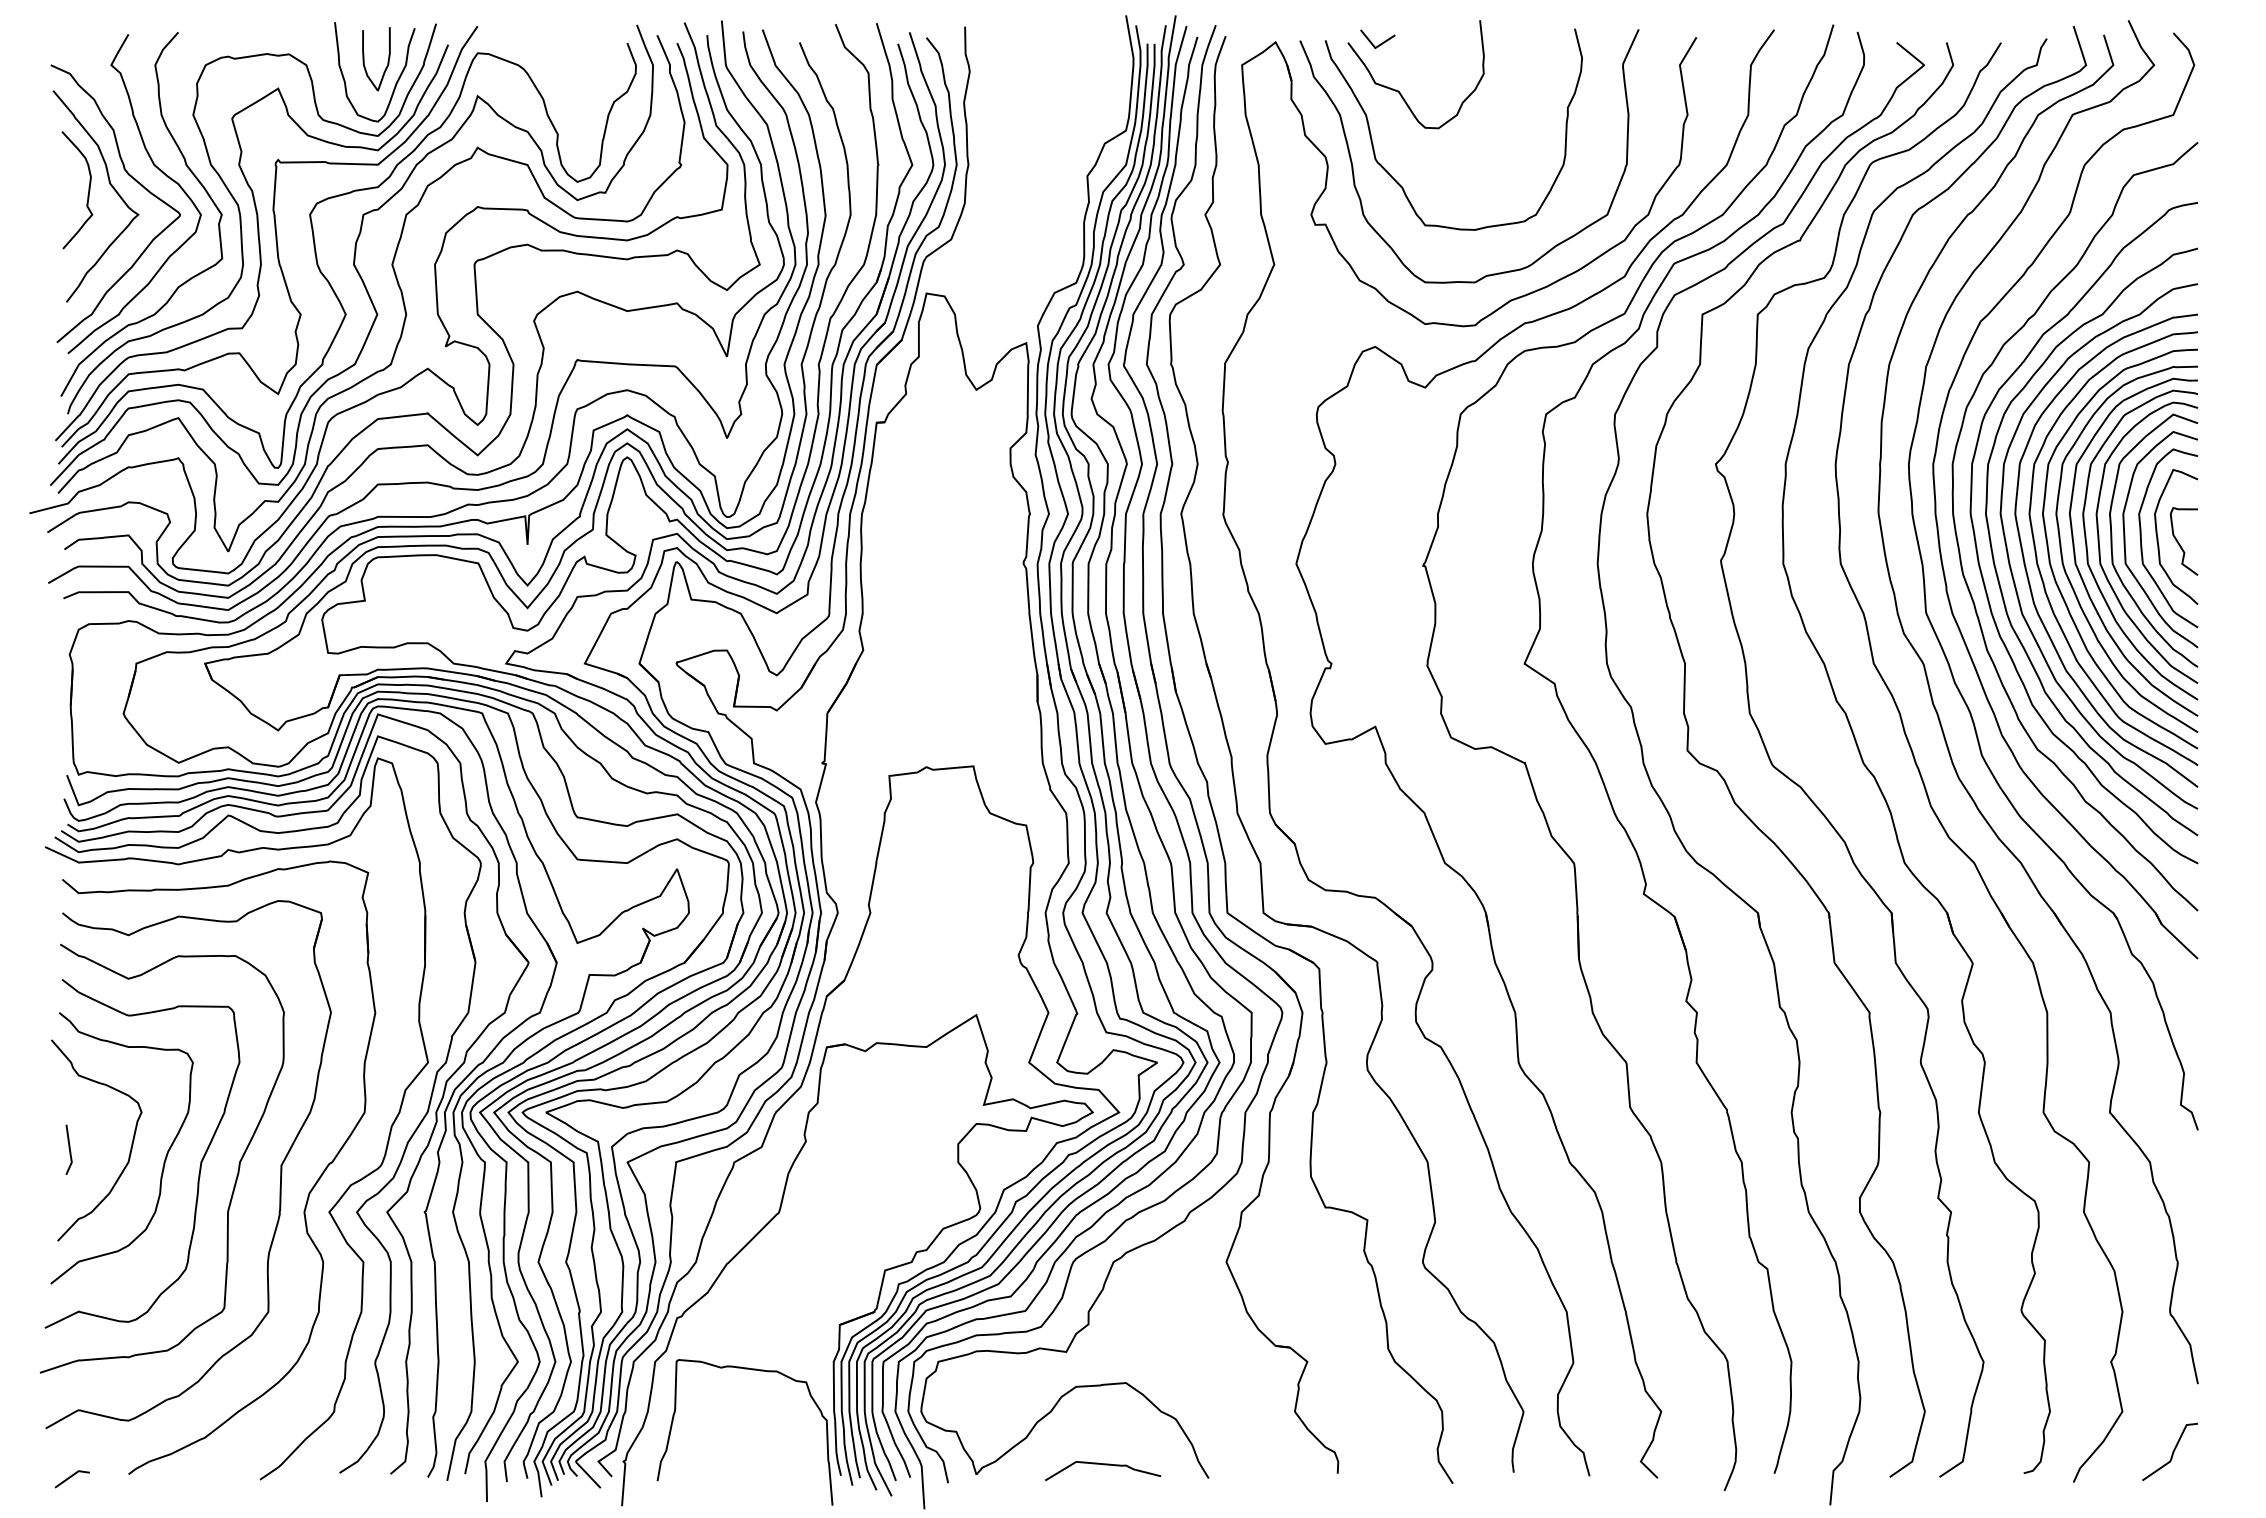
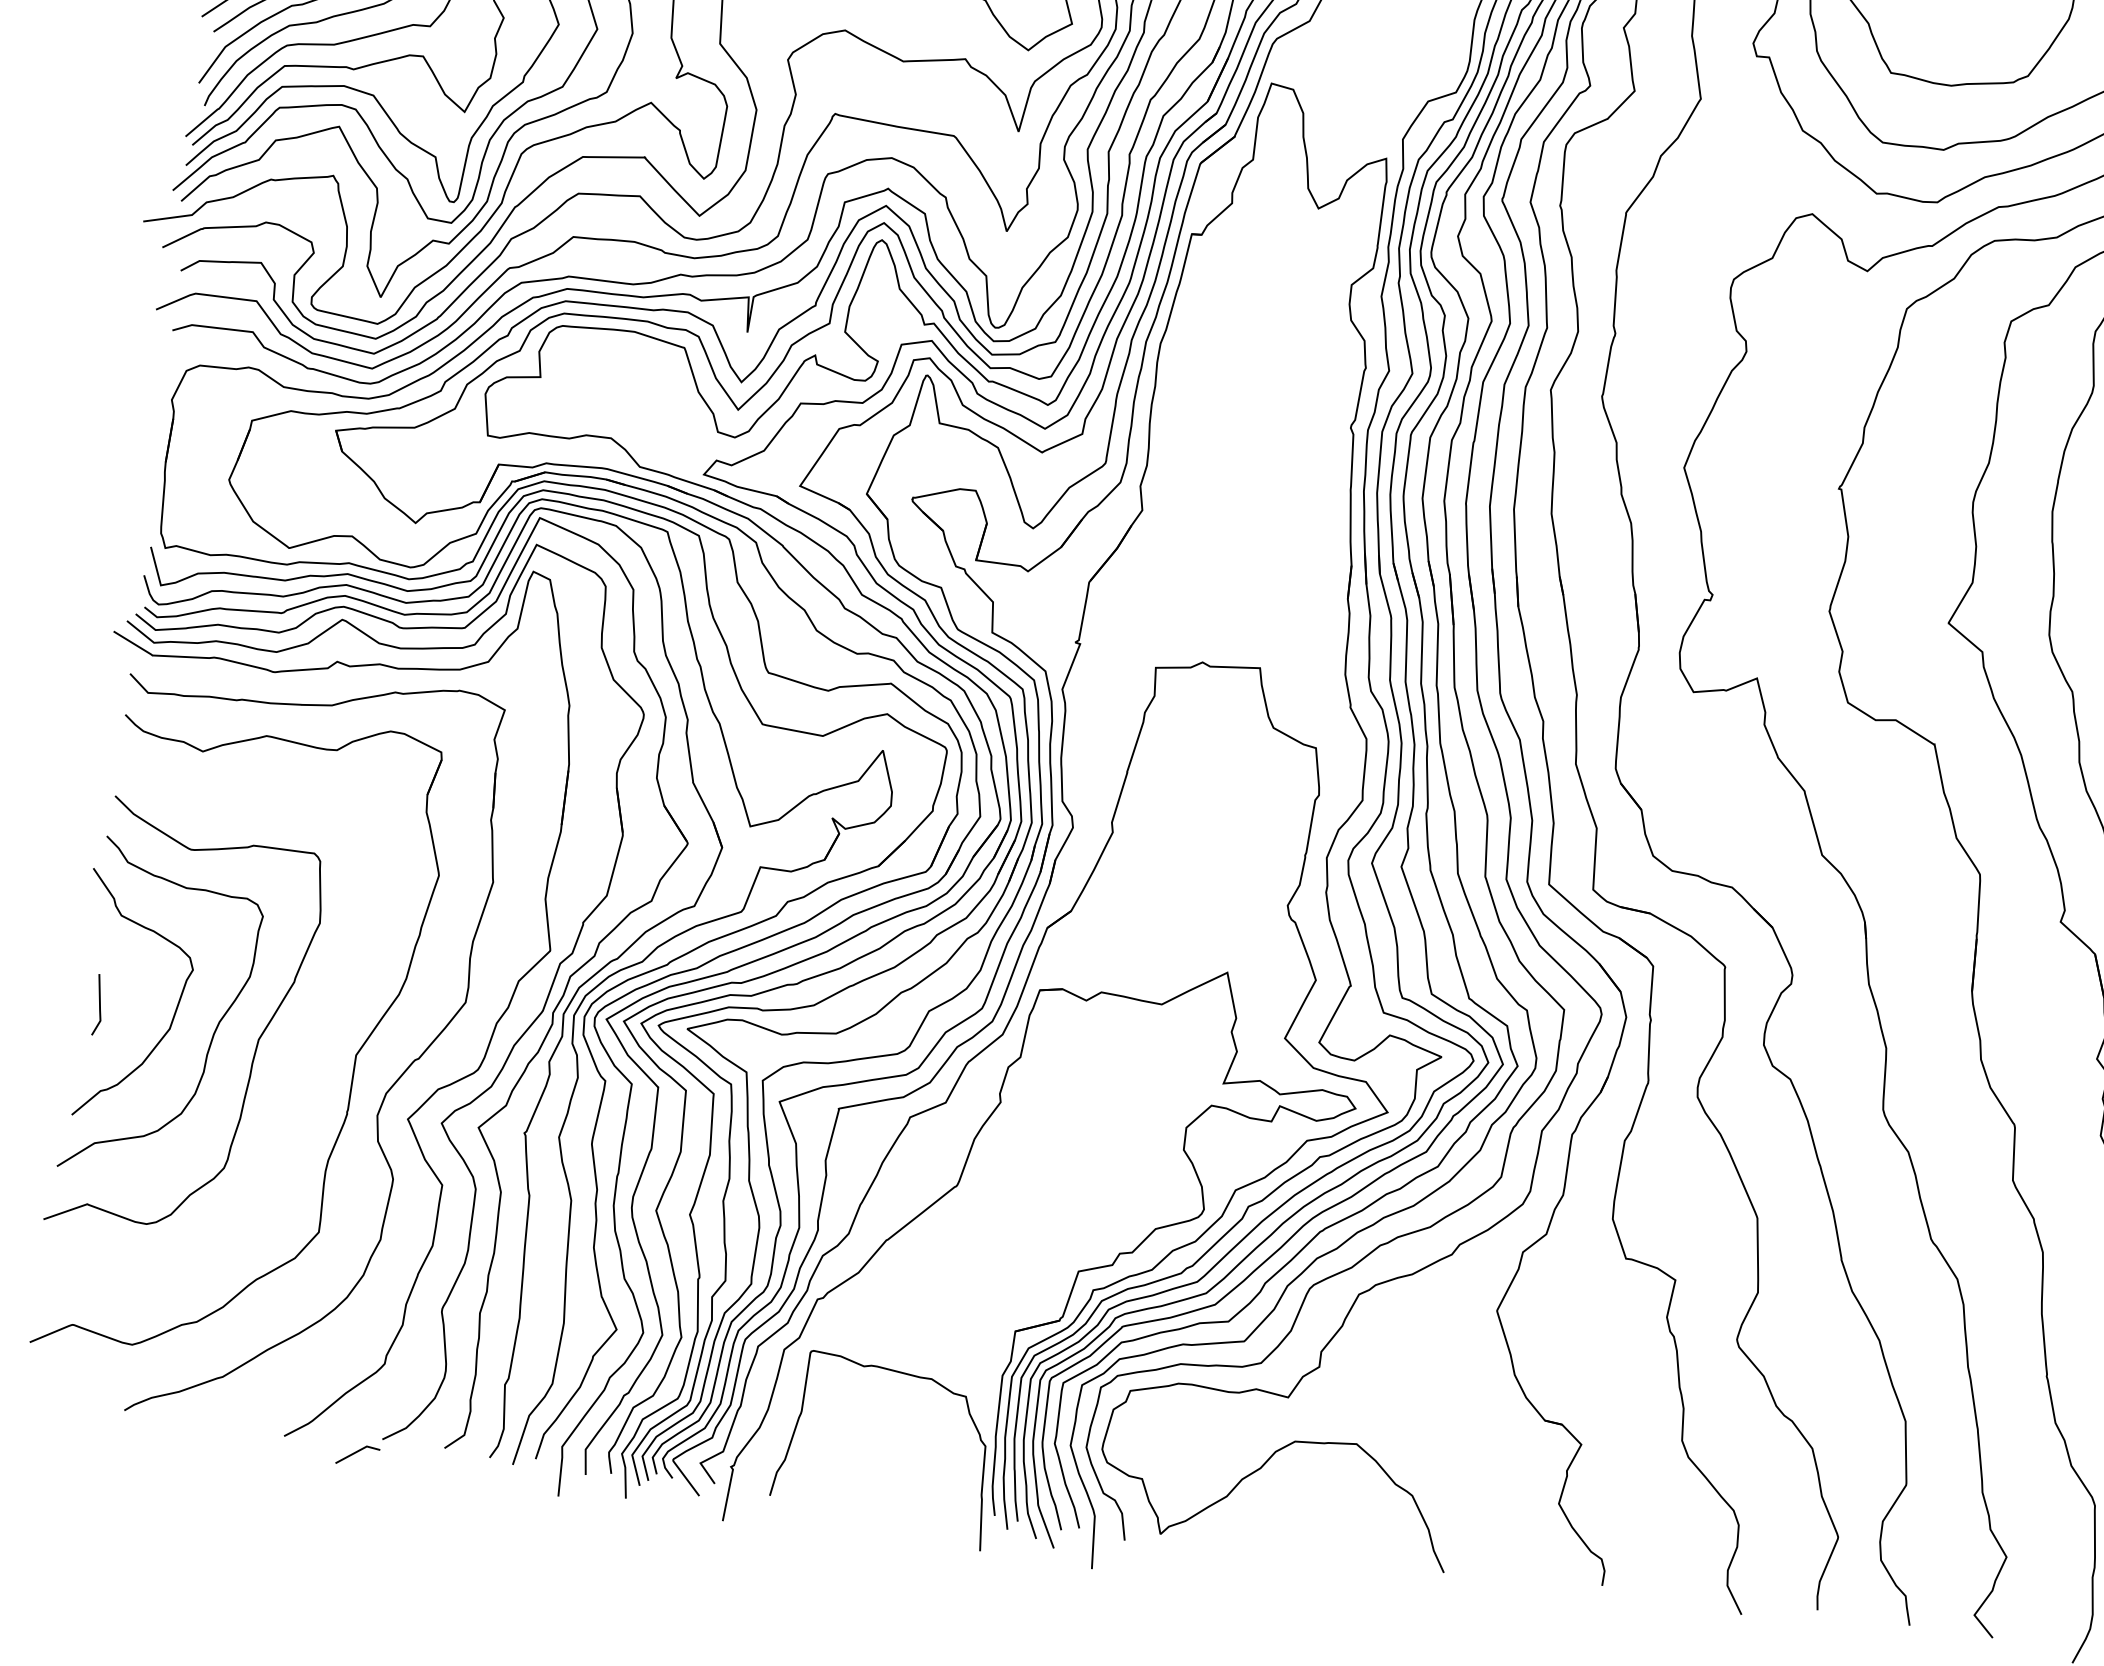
curve: (234, 1182) -> (296, 1069), removed
curve: (1103, 1465) -> (1317, 1541), removed
line: (70, 1478) -> (355, 1454), moved

